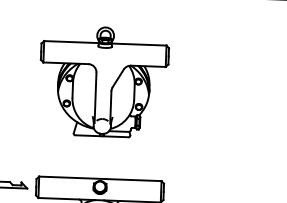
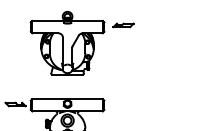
part: (202, 54) -> (123, 25), added

